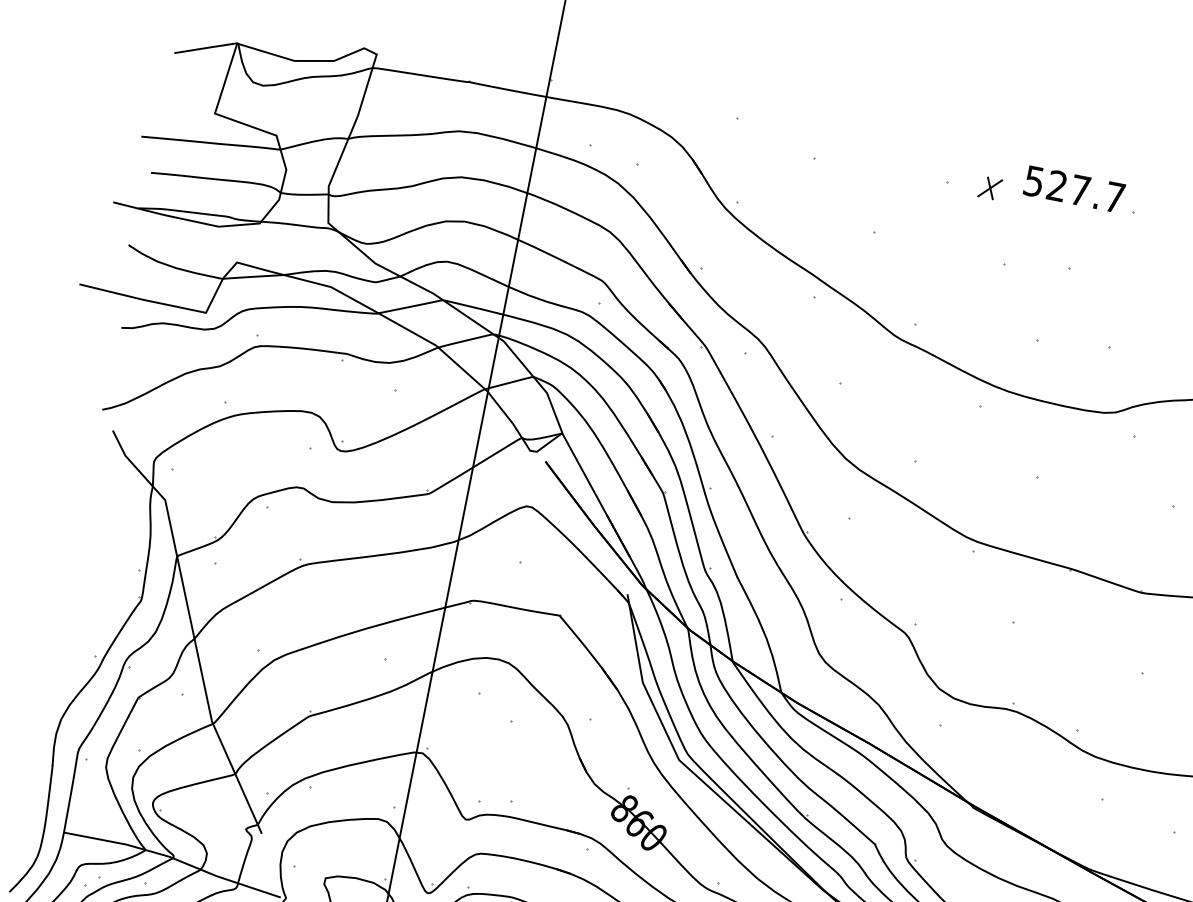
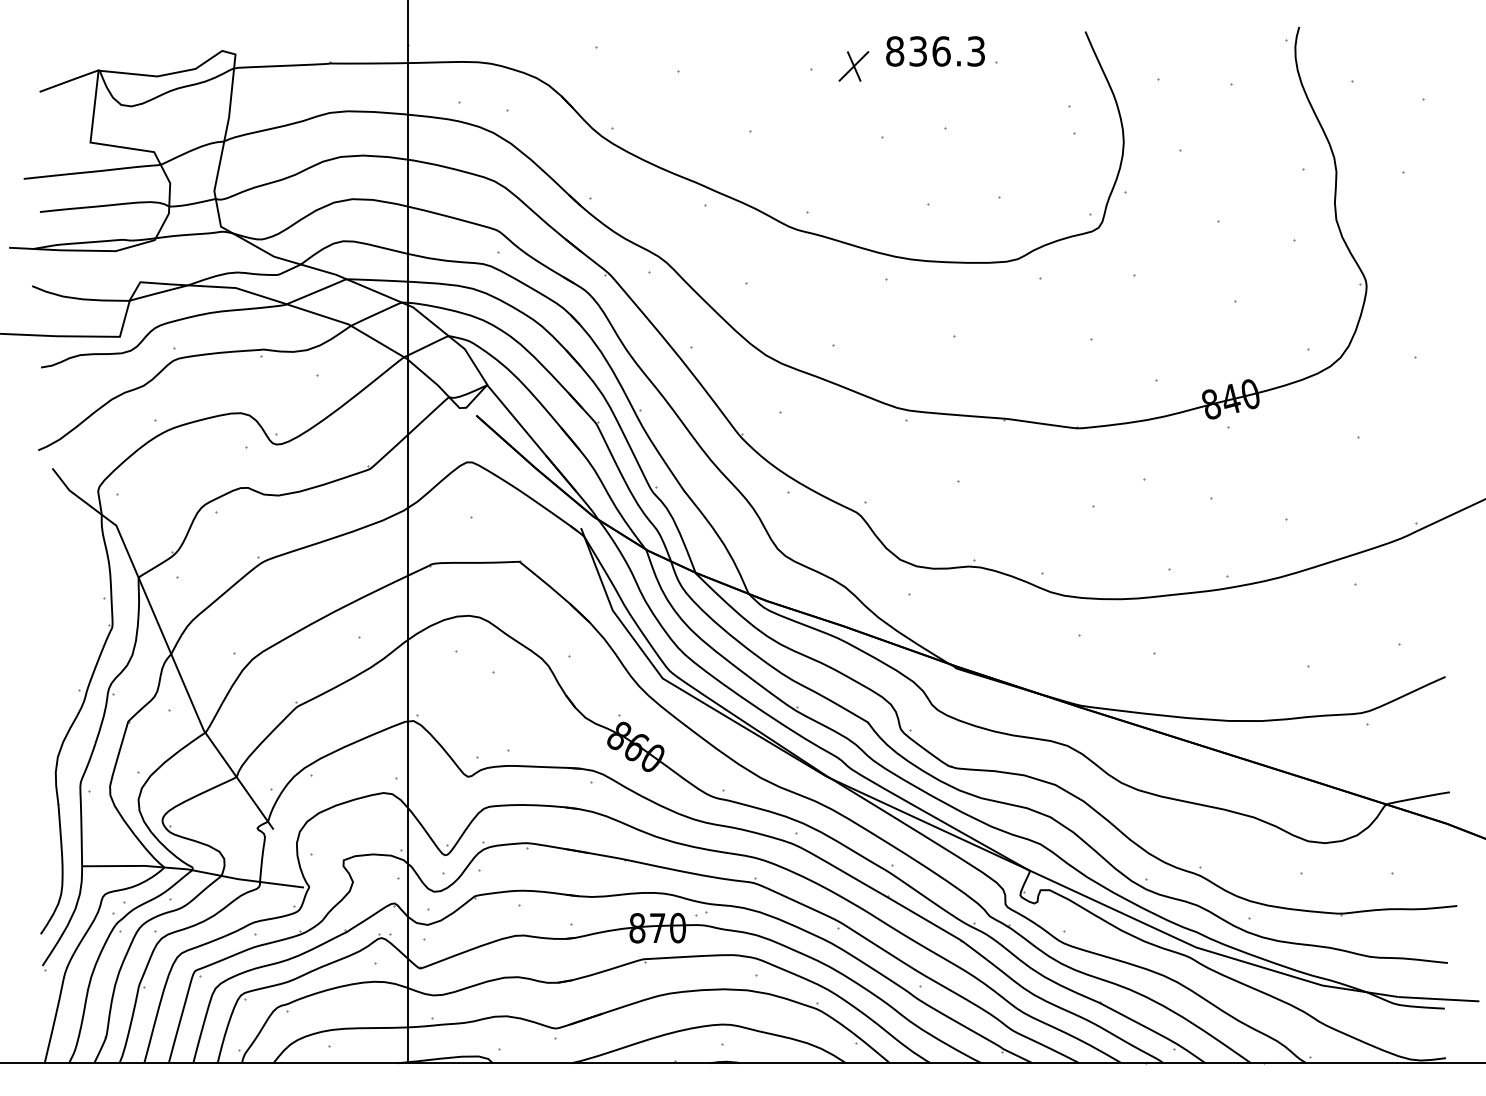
part: (989, 188) -> (853, 66), size x1.43
text: (1074, 189) -> (935, 51), 527.7 -> 836.3

